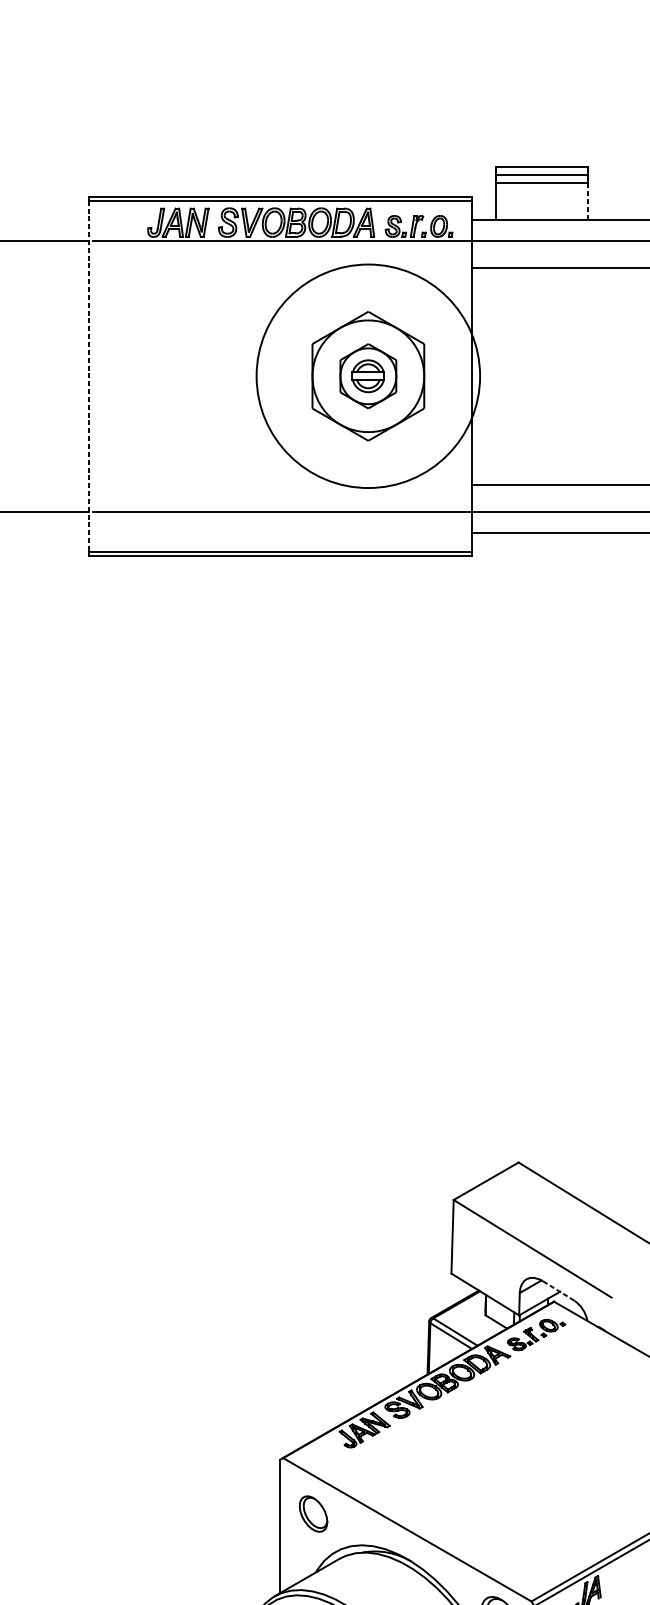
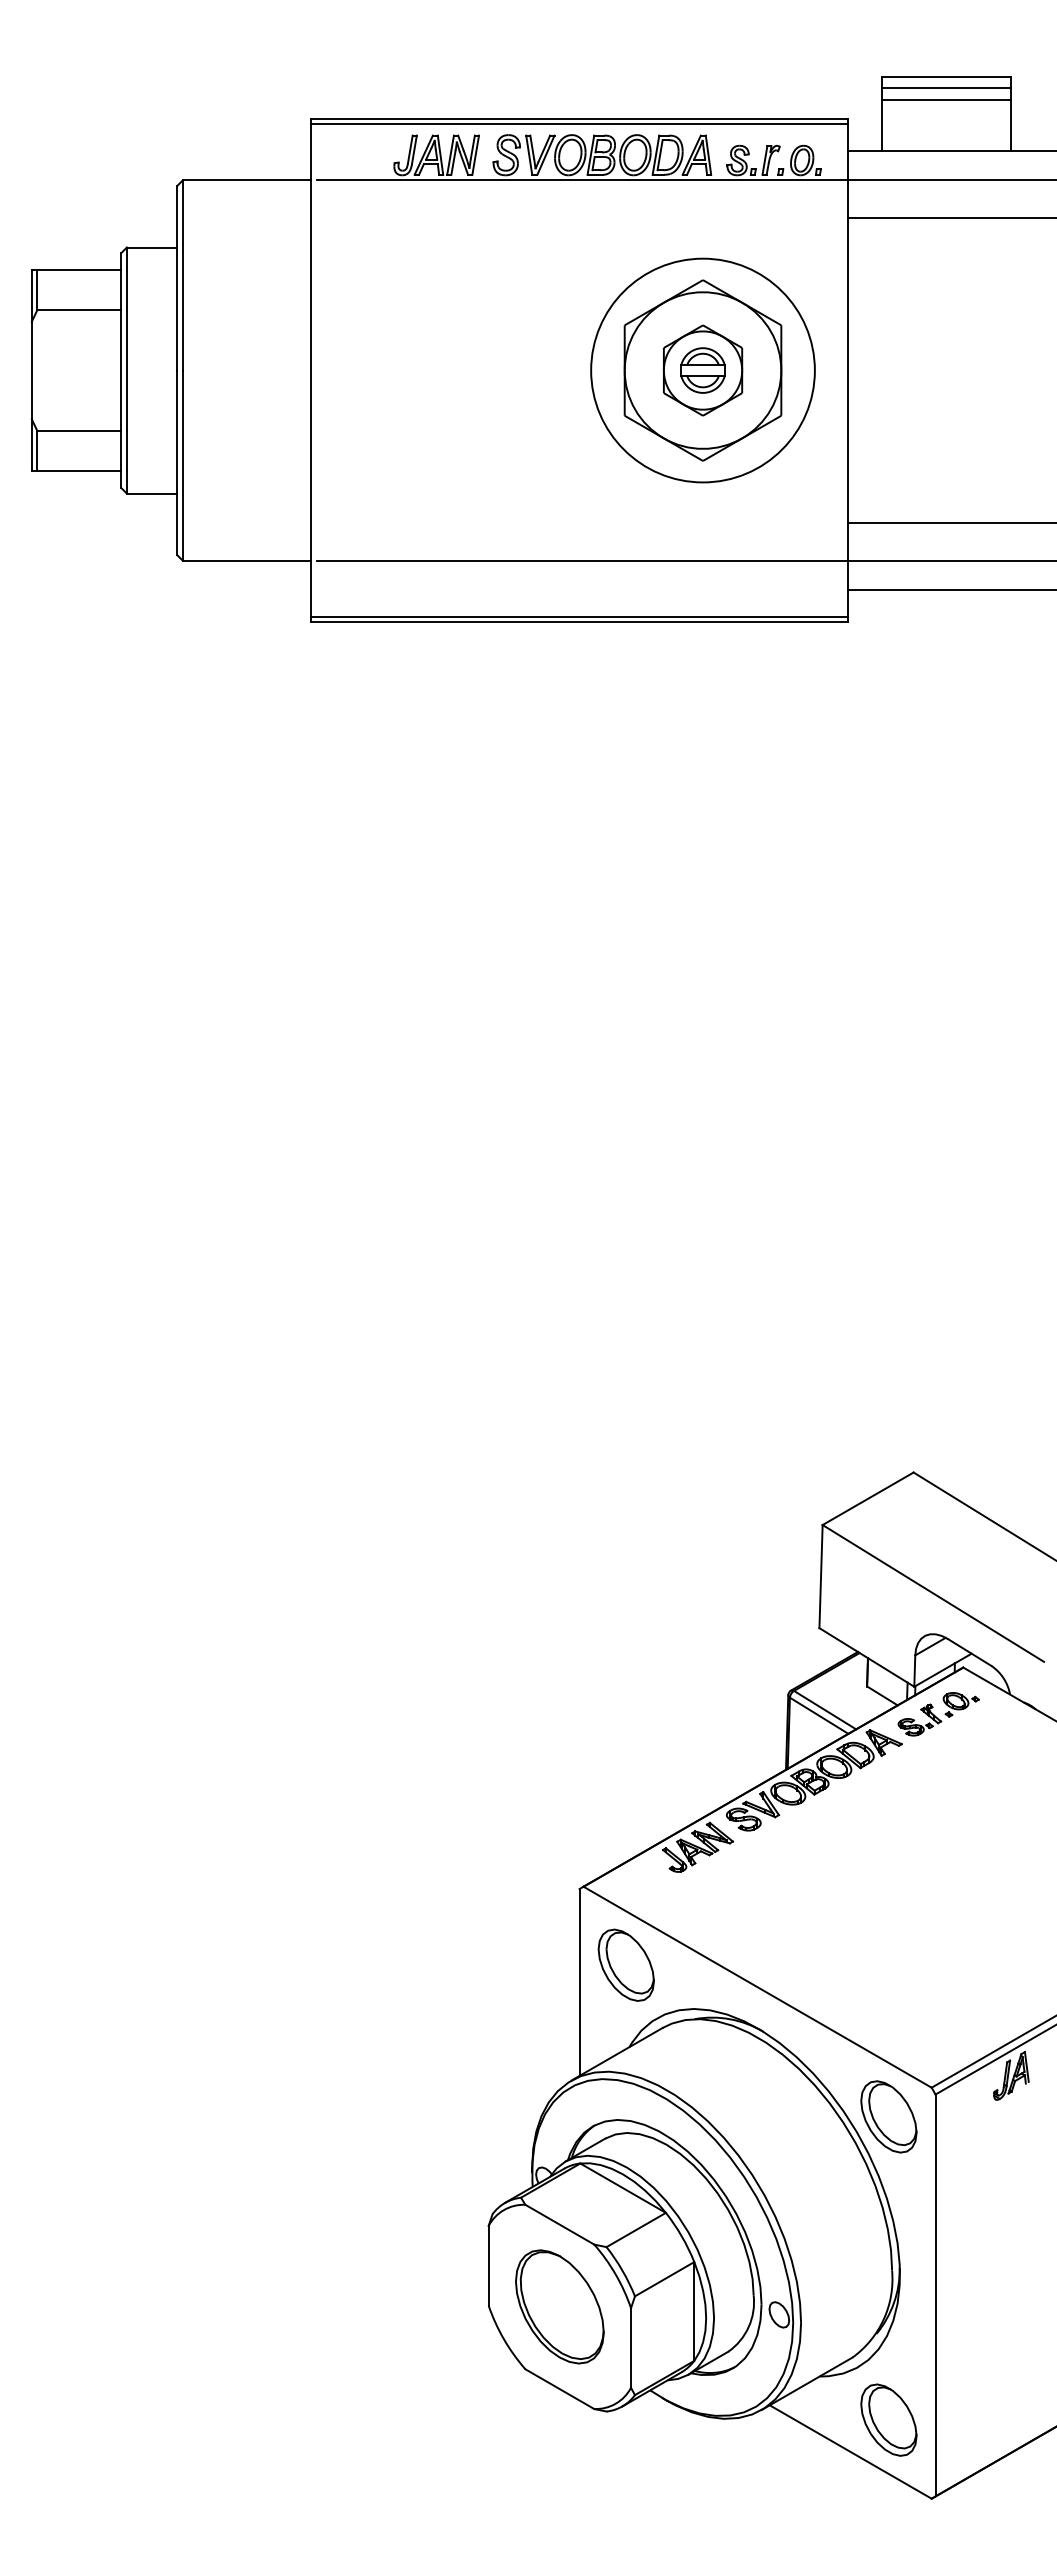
line: (587, 201) -> (1010, 125), dashed -> solid
line: (89, 376) -> (311, 371), dashed -> solid
circle: (367, 376) -> (702, 370), size x0.71
line: (558, 1290) -> (969, 1652), dashed -> solid
part: (313, 1513) -> (625, 1964), size x1.43

